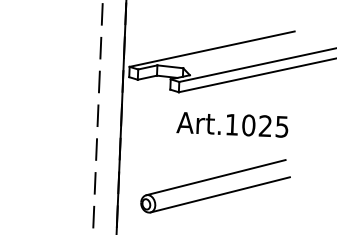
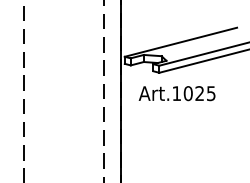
text: (231, 124) -> (176, 93), moved
part: (214, 186) -> (186, 136), removed

